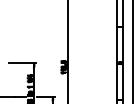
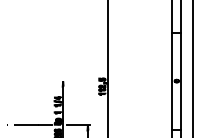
line: (22, 63) -> (47, 81), removed

